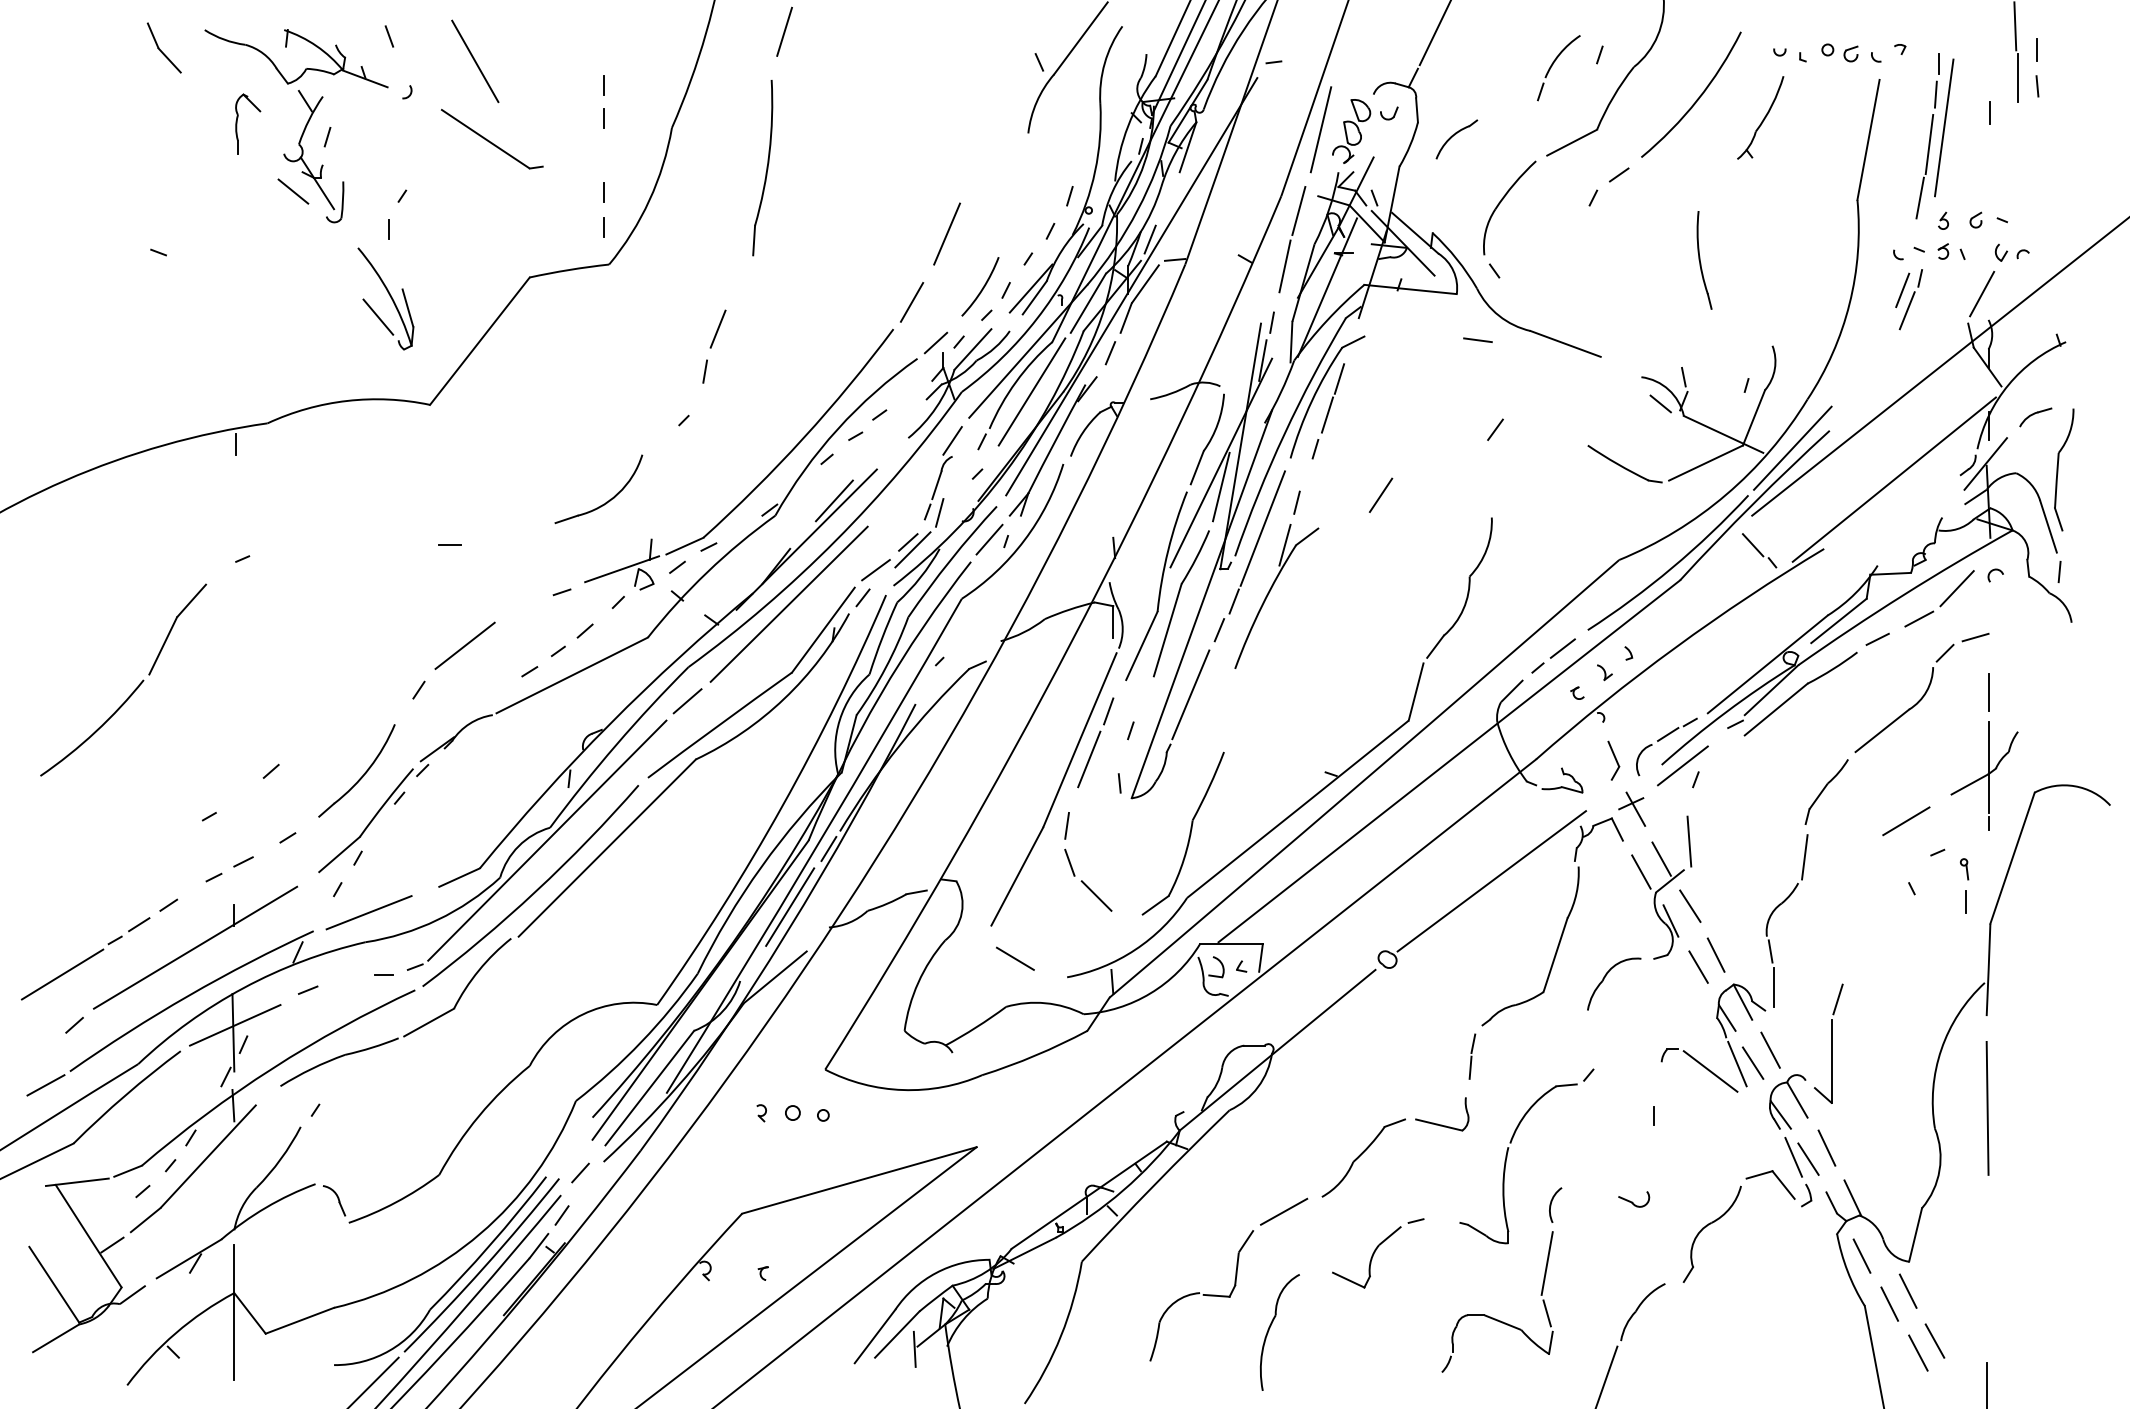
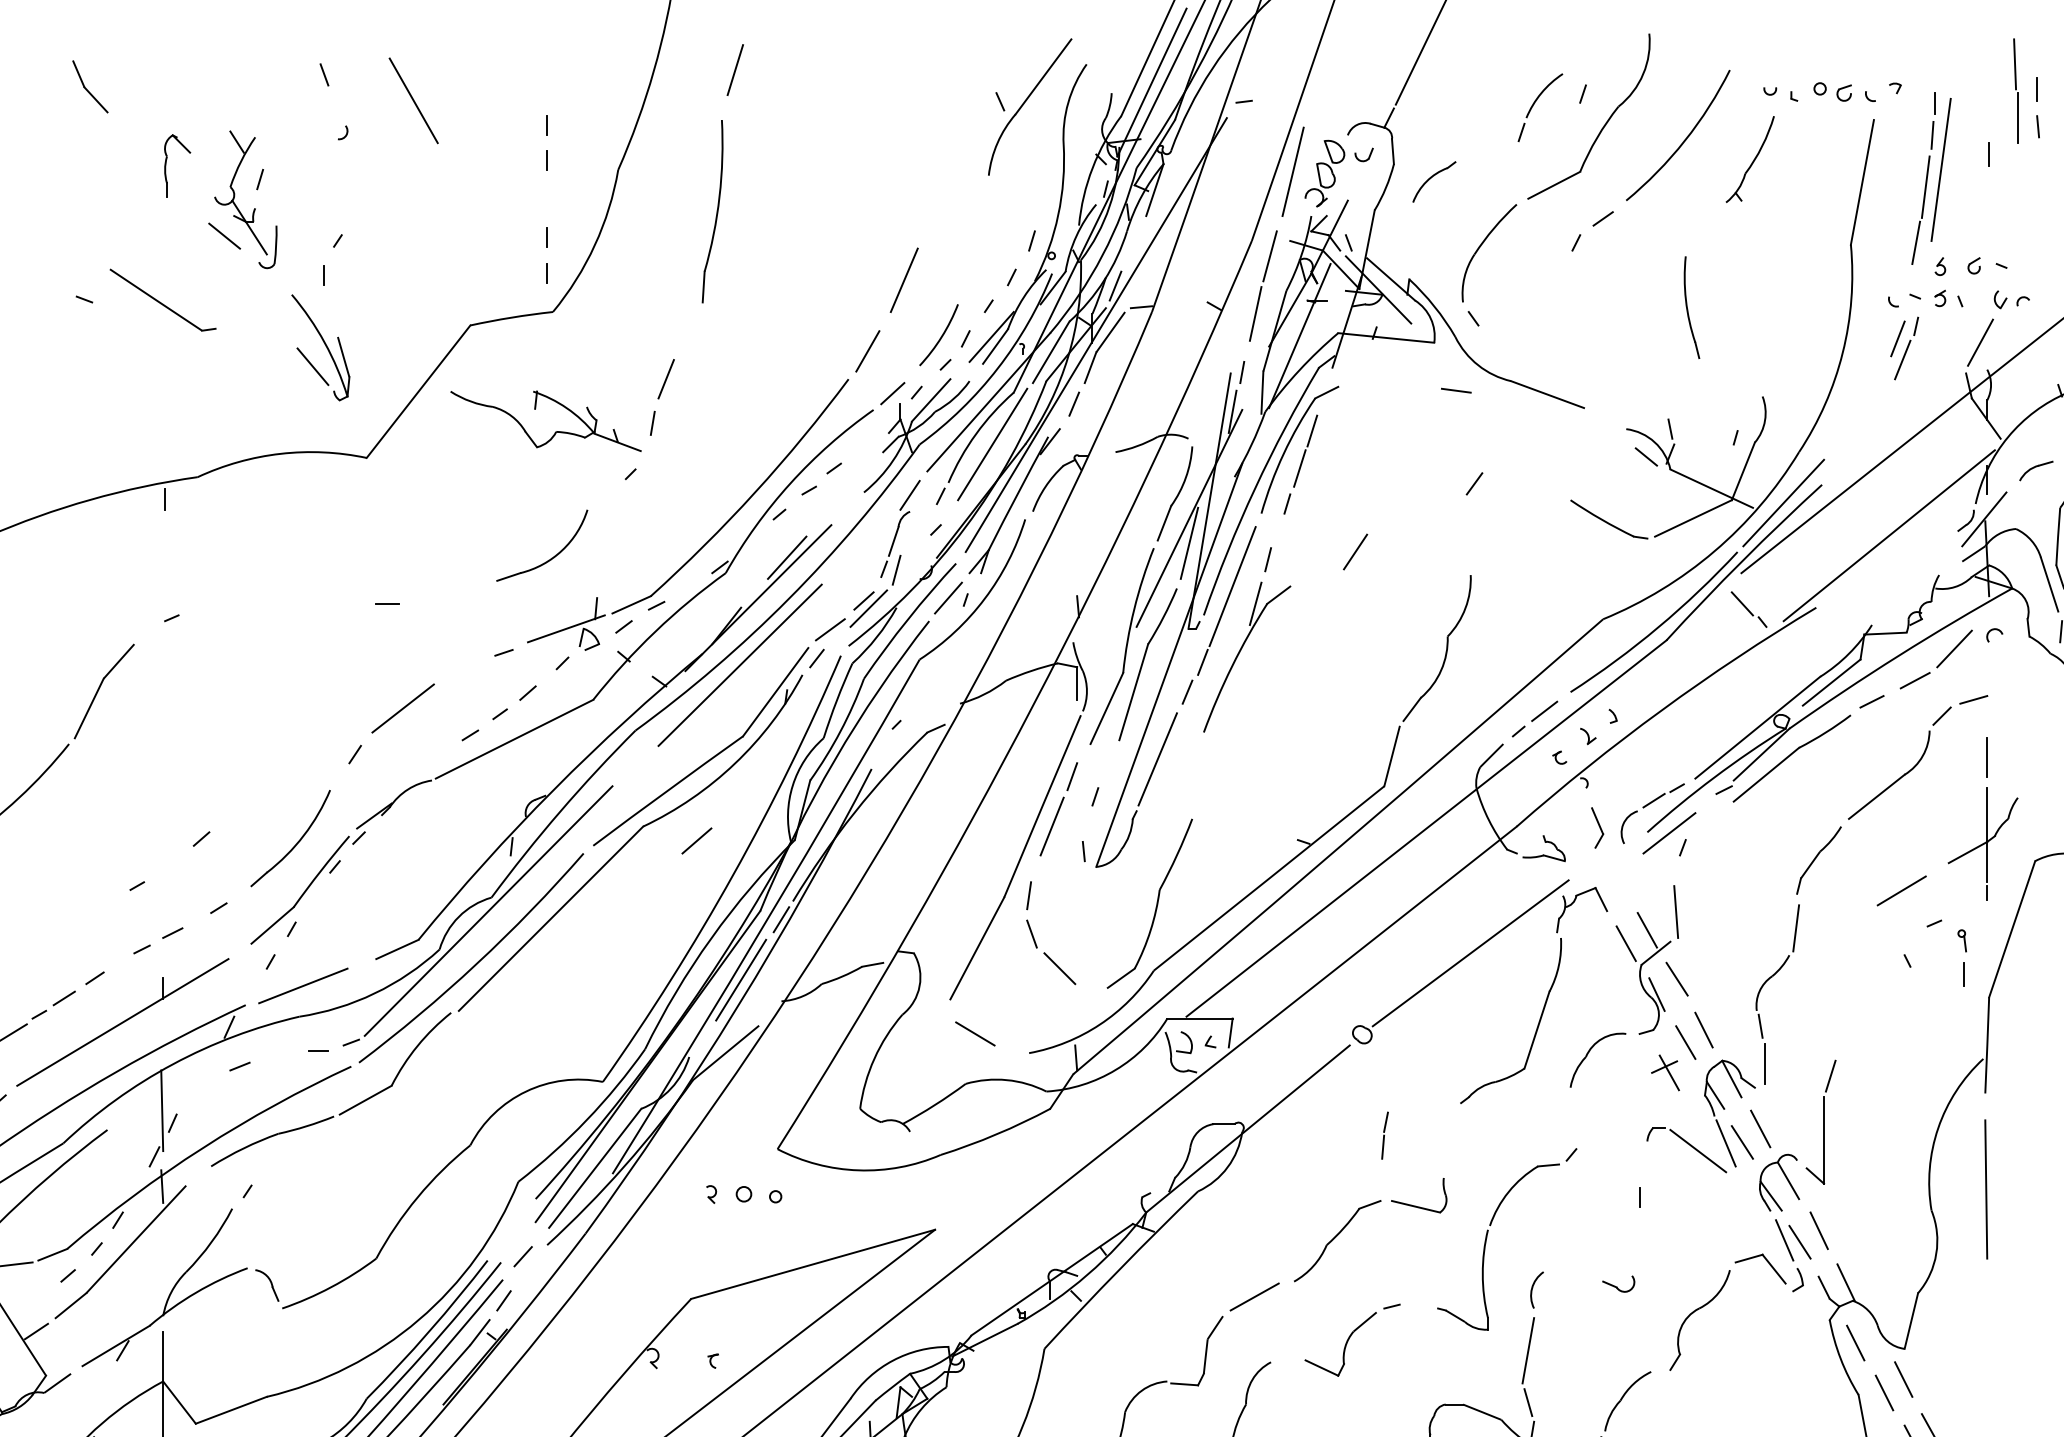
part: (305, 68) -> (555, 431), moved
part: (491, 138) -> (162, 299), moved
line: (687, 701) -> (696, 841), moved
part: (1632, 808) -> (1665, 1072), moved
line: (235, 1025) -> (164, 1103), removed
part: (1472, 1056) -> (1385, 1135), moved

